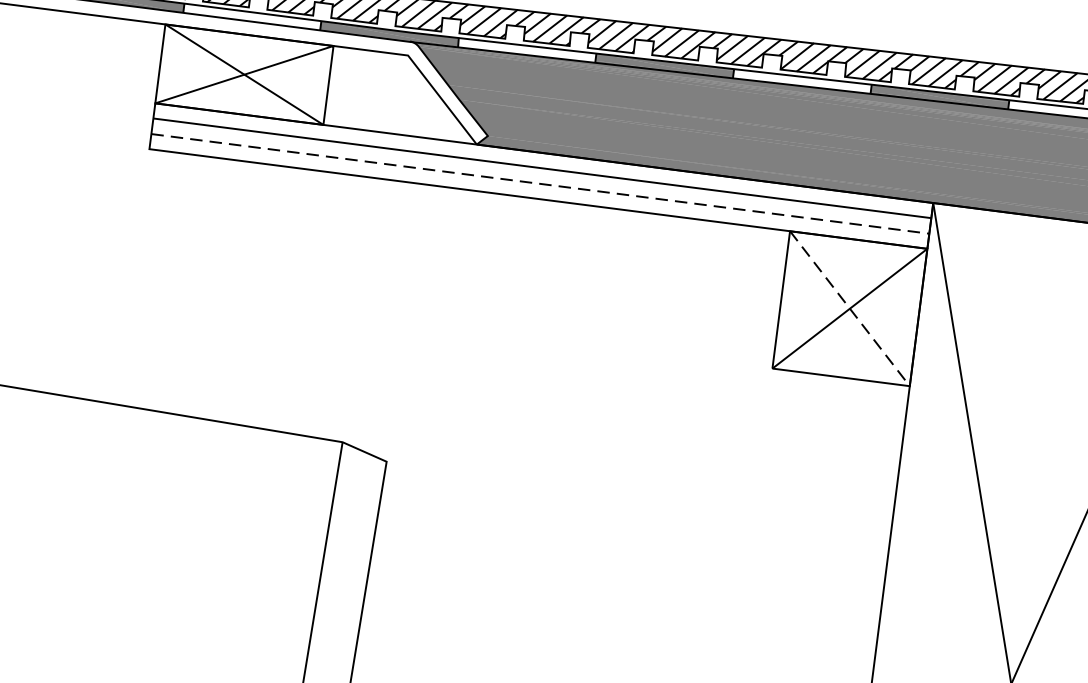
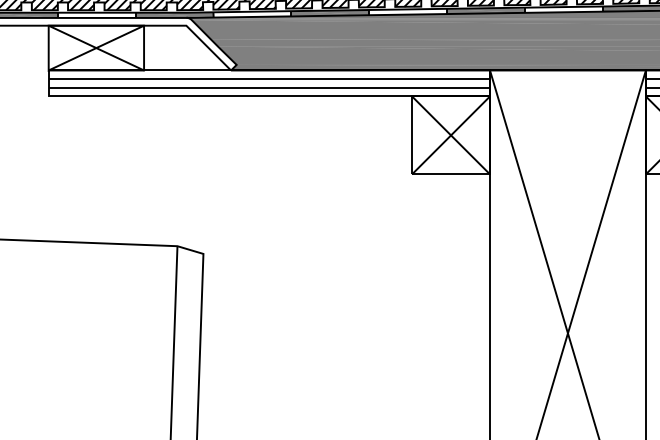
line: (540, 183) -> (269, 87), dashed -> solid
line: (850, 308) -> (451, 135), dashed -> solid

